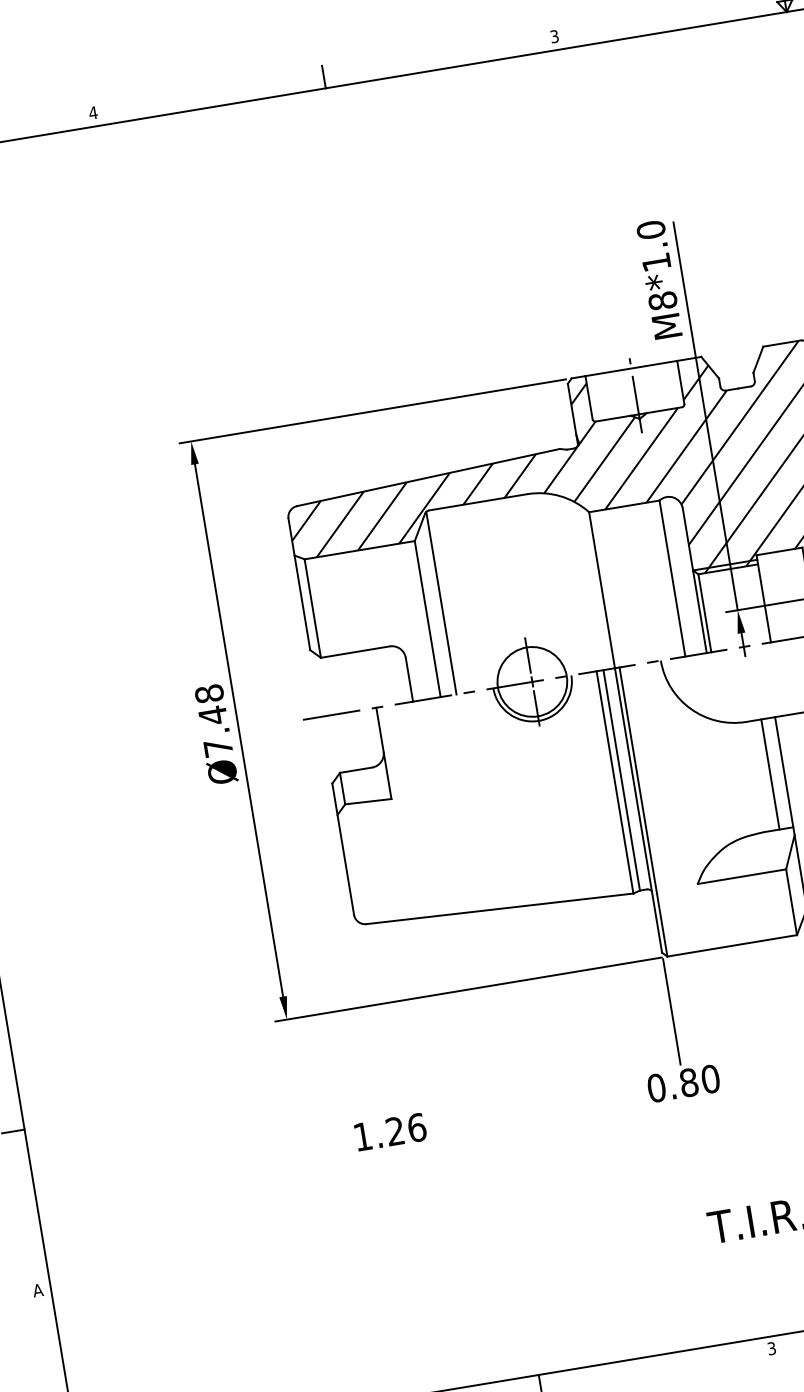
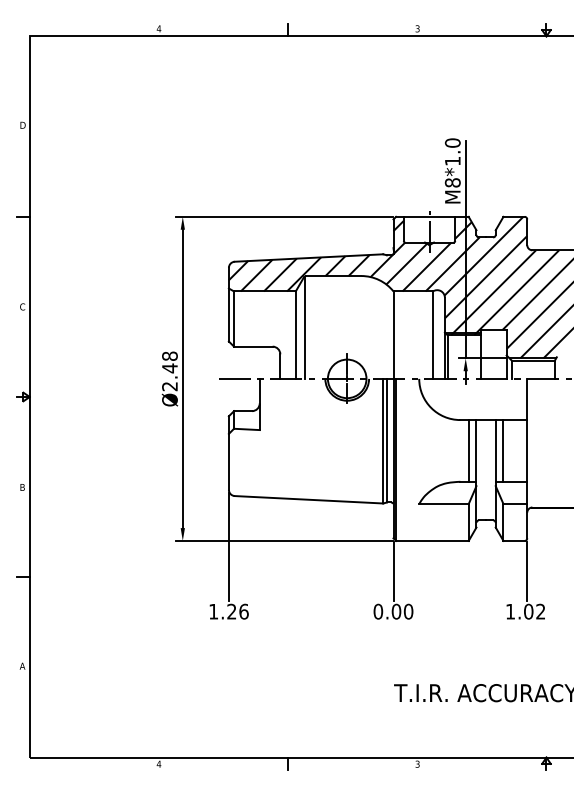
text: (217, 747) -> (169, 386), Ø7.48 -> Ø2.48
line: (370, 1017) -> (228, 547), added
text: (688, 1082) -> (396, 611), 0.80 -> 0.00

